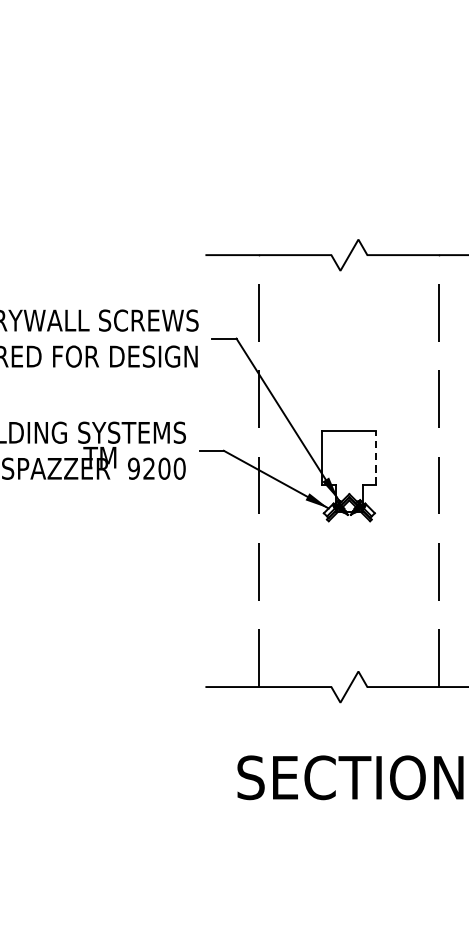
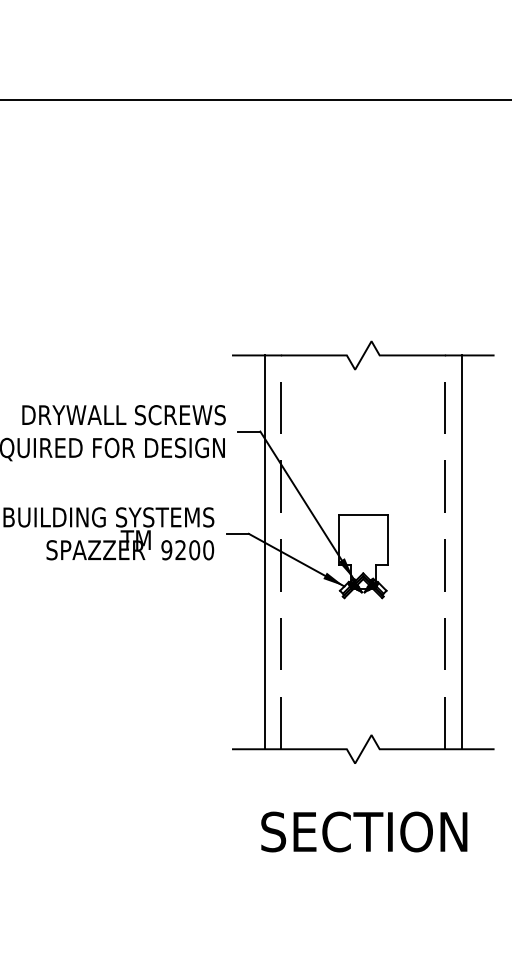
line: (375, 458) -> (387, 540), dashed -> solid
line: (241, 471) -> (264, 552), added
line: (457, 471) -> (461, 552), added

